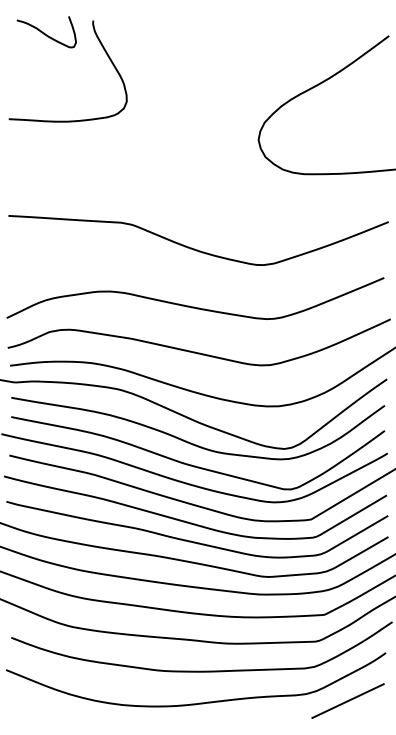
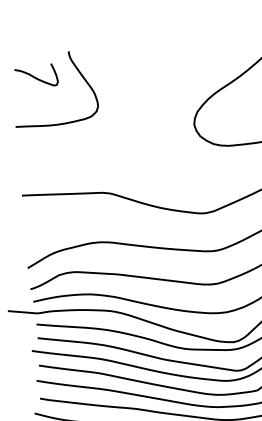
curve: (45, 33) -> (35, 77), moved

